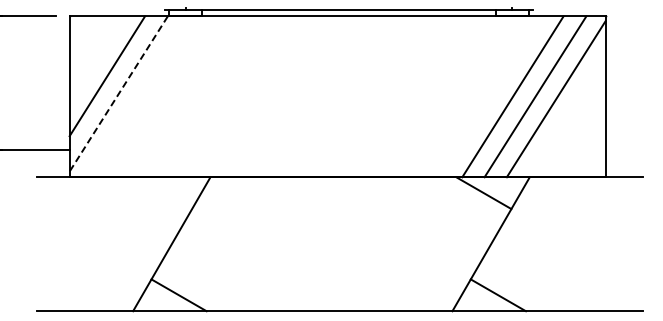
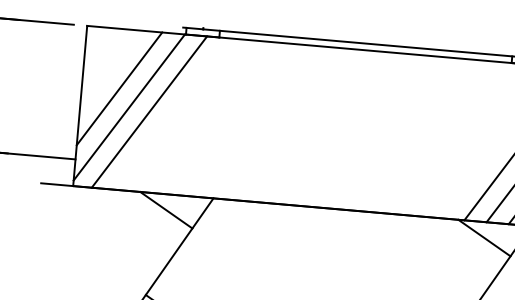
line: (118, 94) -> (129, 107), dashed -> solid
line: (139, 96) -> (149, 111), added
line: (164, 193) -> (166, 210), added

